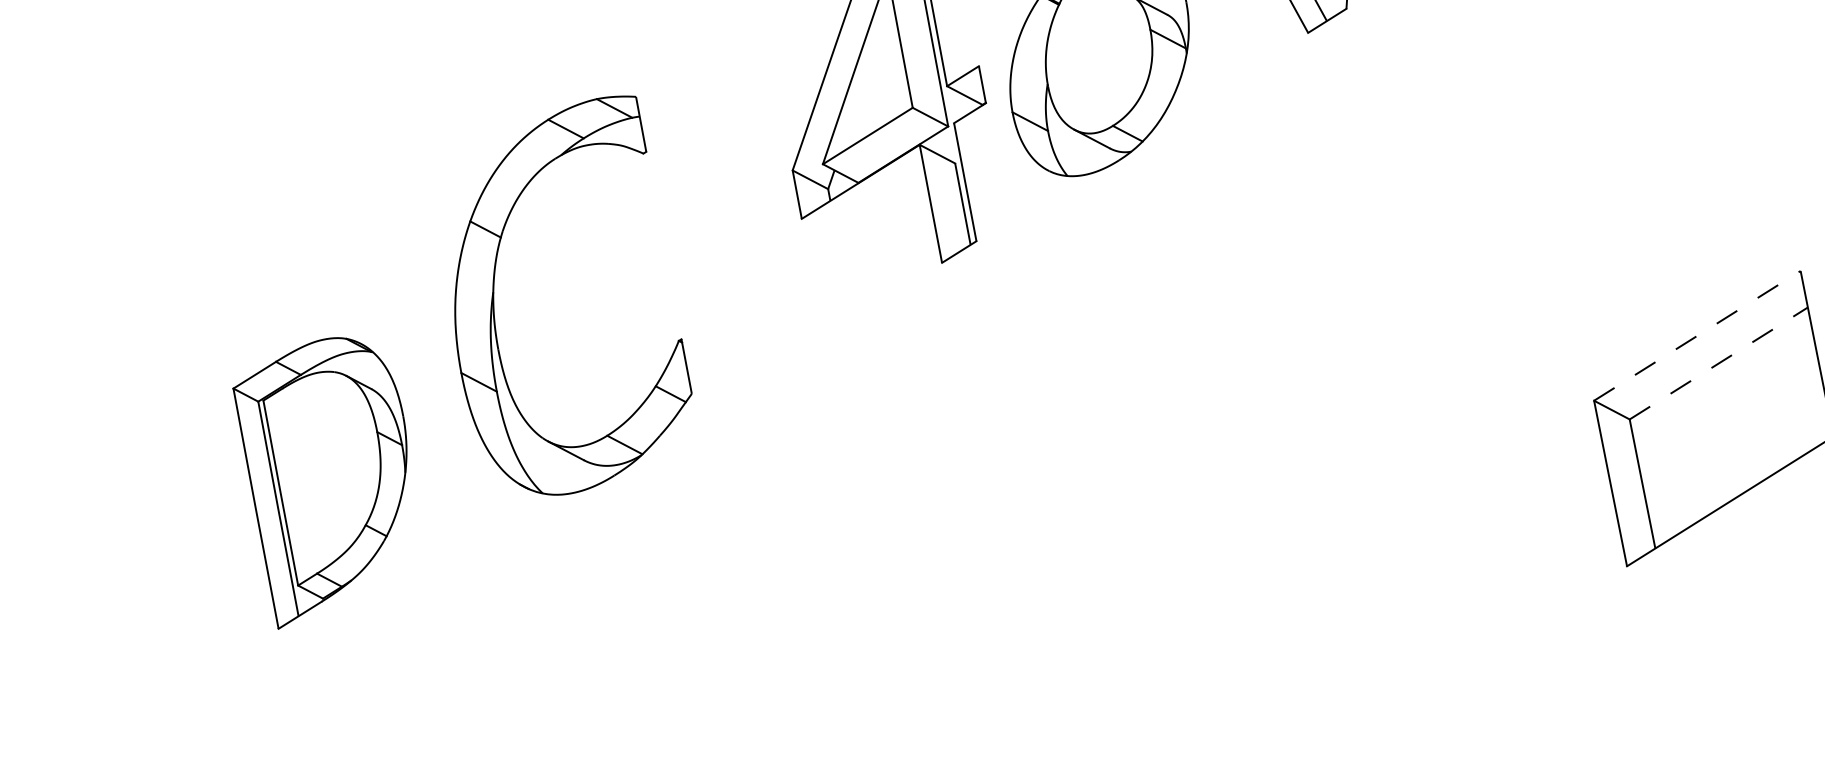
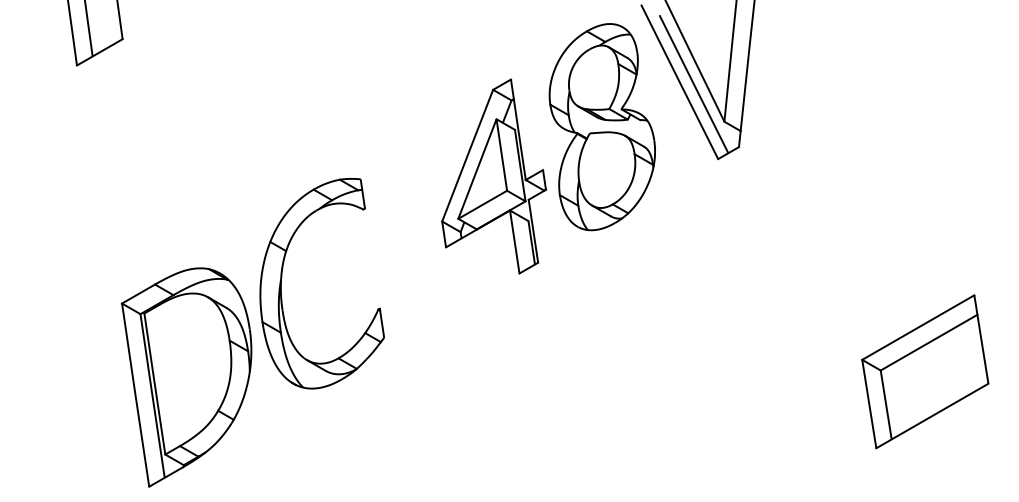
line: (1697, 335) -> (918, 327), dashed -> solid
line: (1719, 363) -> (929, 342), dashed -> solid
part: (322, 482) -> (186, 377), size x1.43

